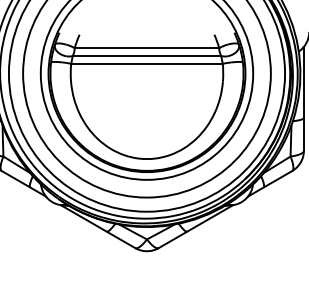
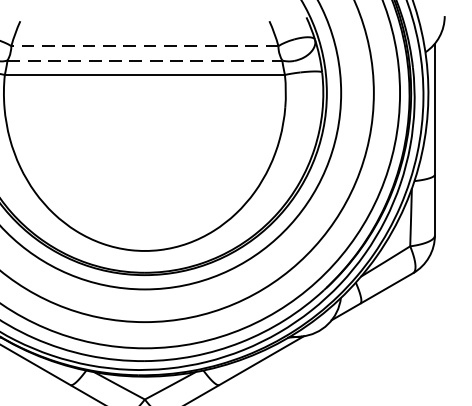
line: (146, 48) -> (143, 46), solid -> dashed
line: (147, 56) -> (145, 61), solid -> dashed

